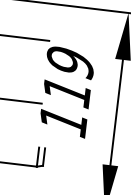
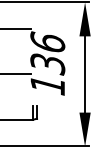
text: (68, 77) -> (47, 53), 119 -> 136

